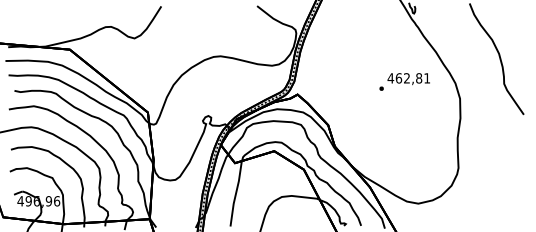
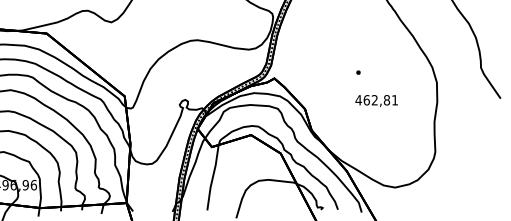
text: (408, 79) -> (376, 101), moved

